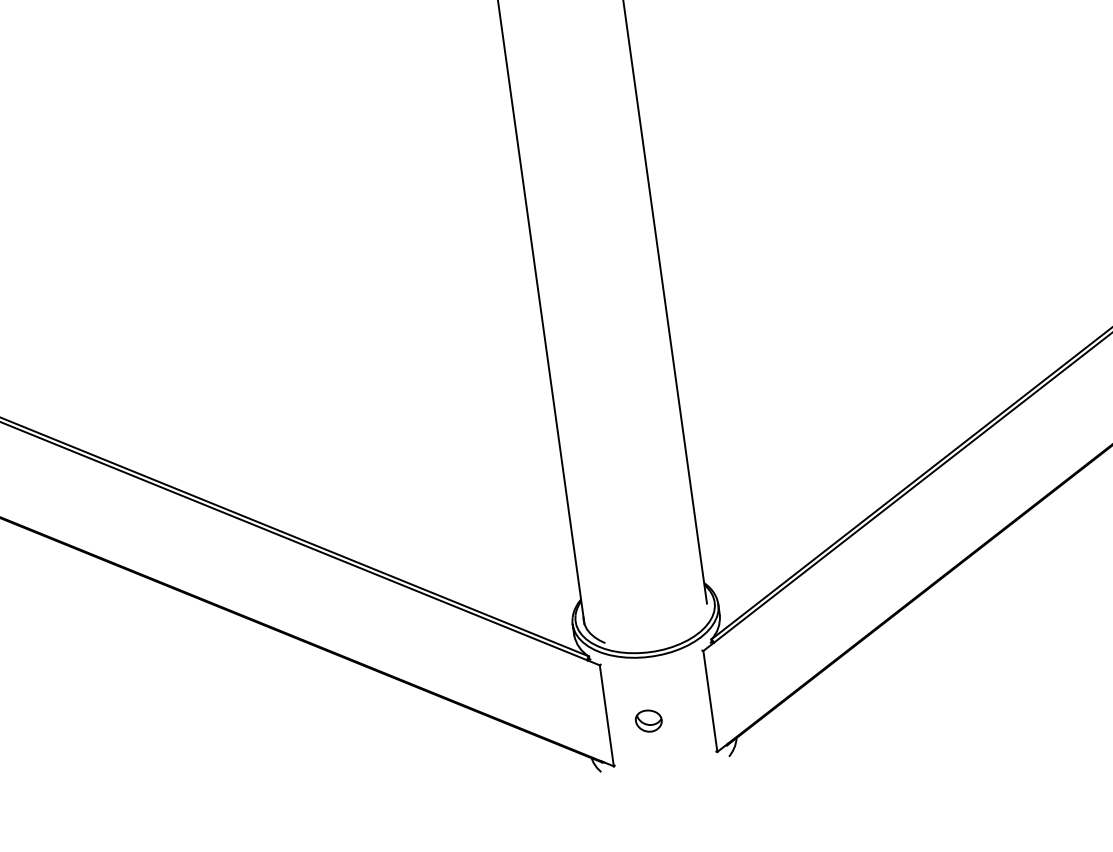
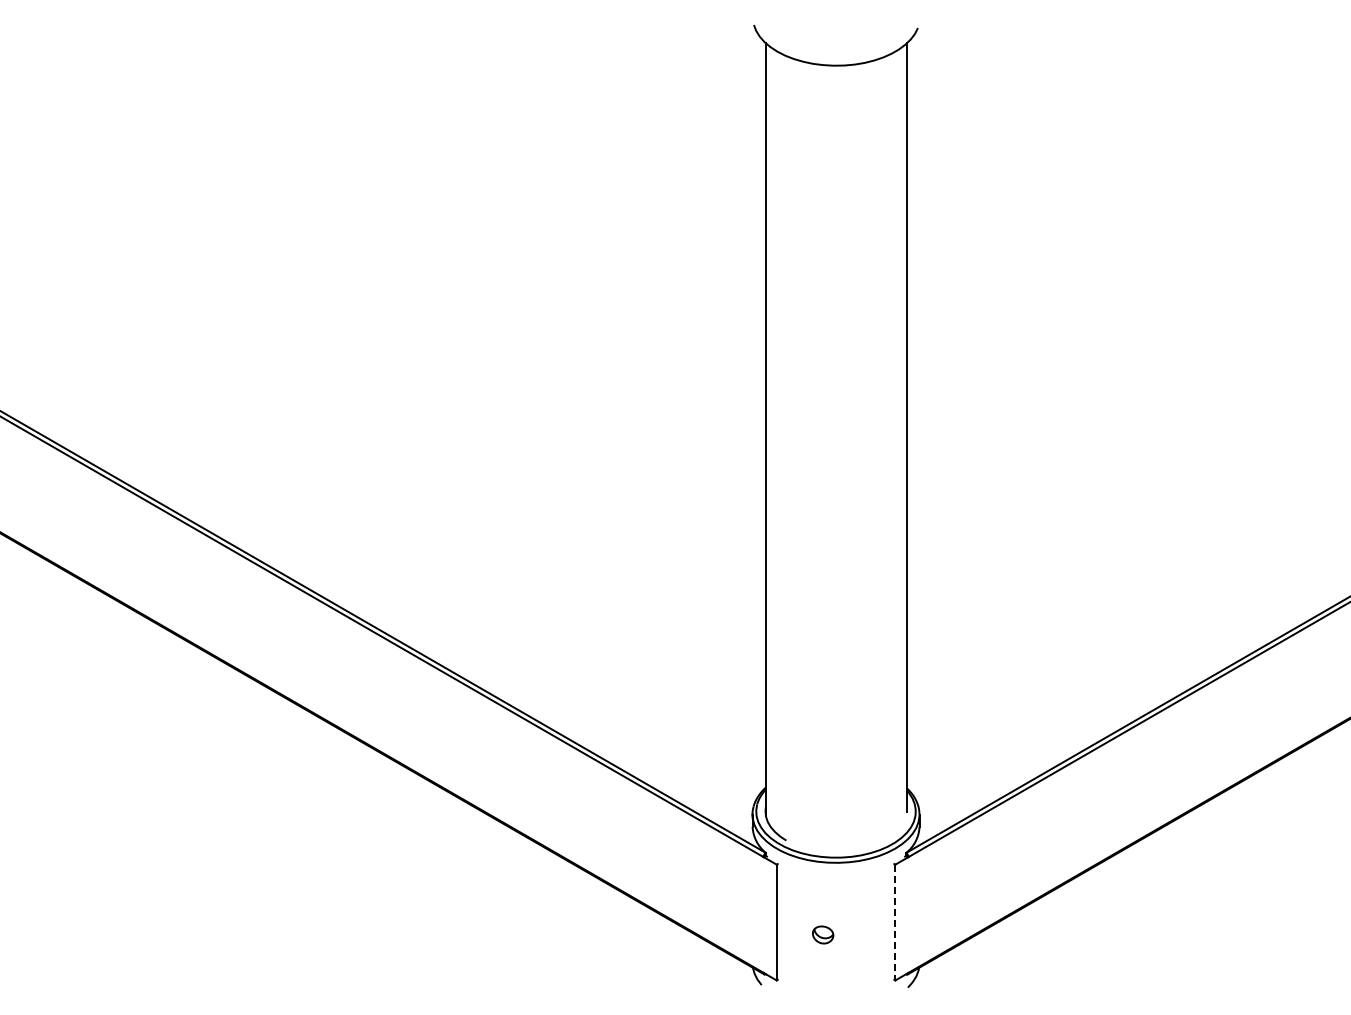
line: (710, 701) -> (895, 922), solid -> dashed
part: (648, 720) -> (822, 934), size x0.7

